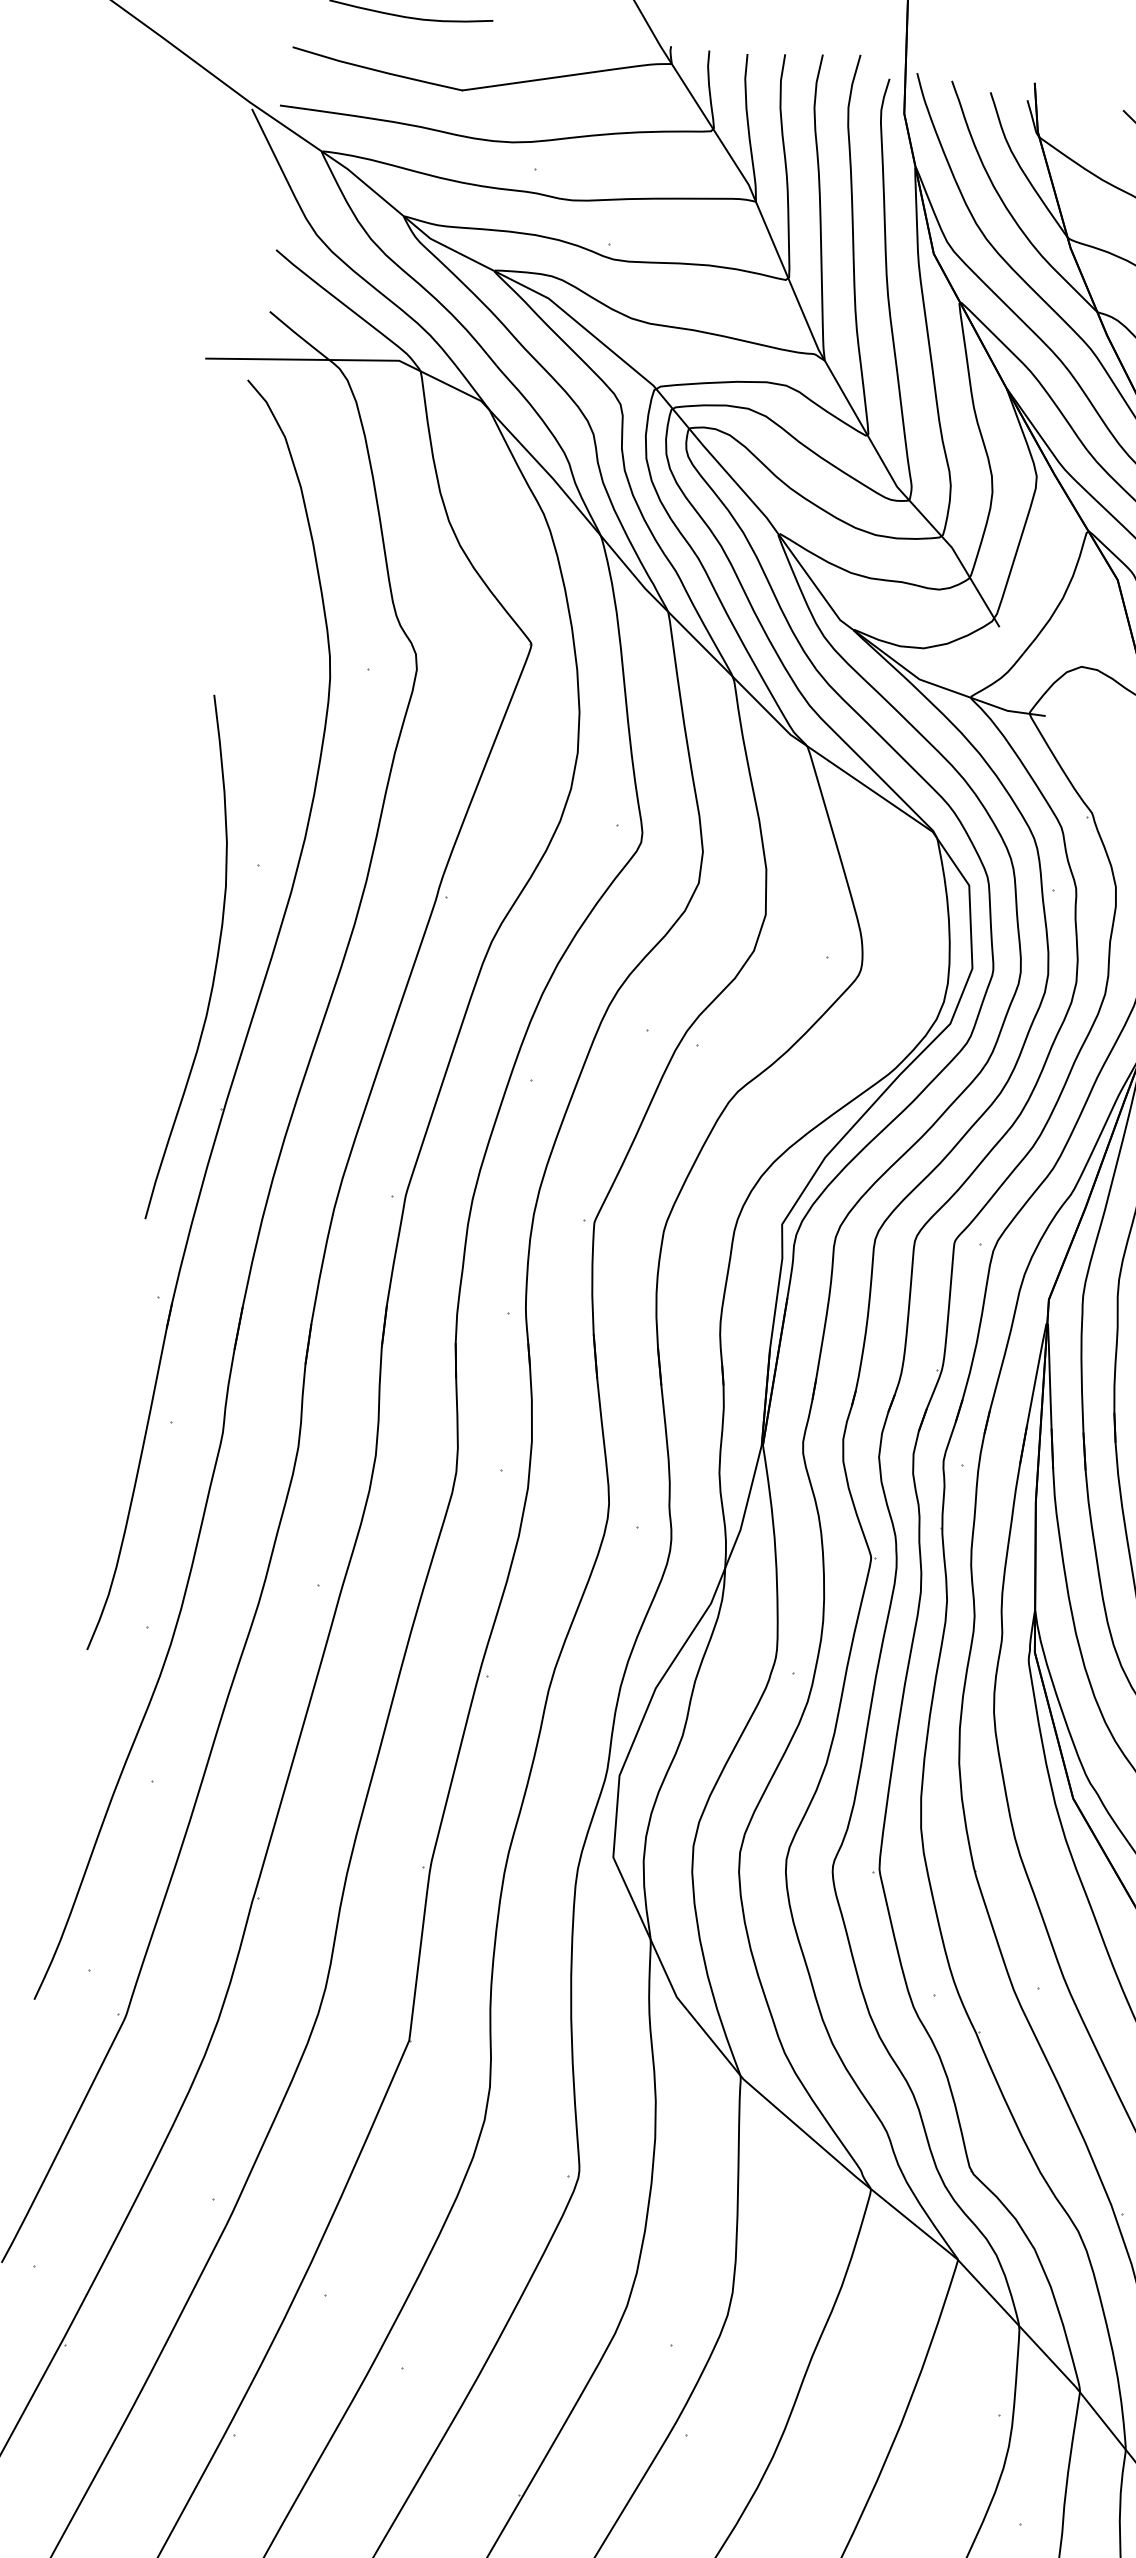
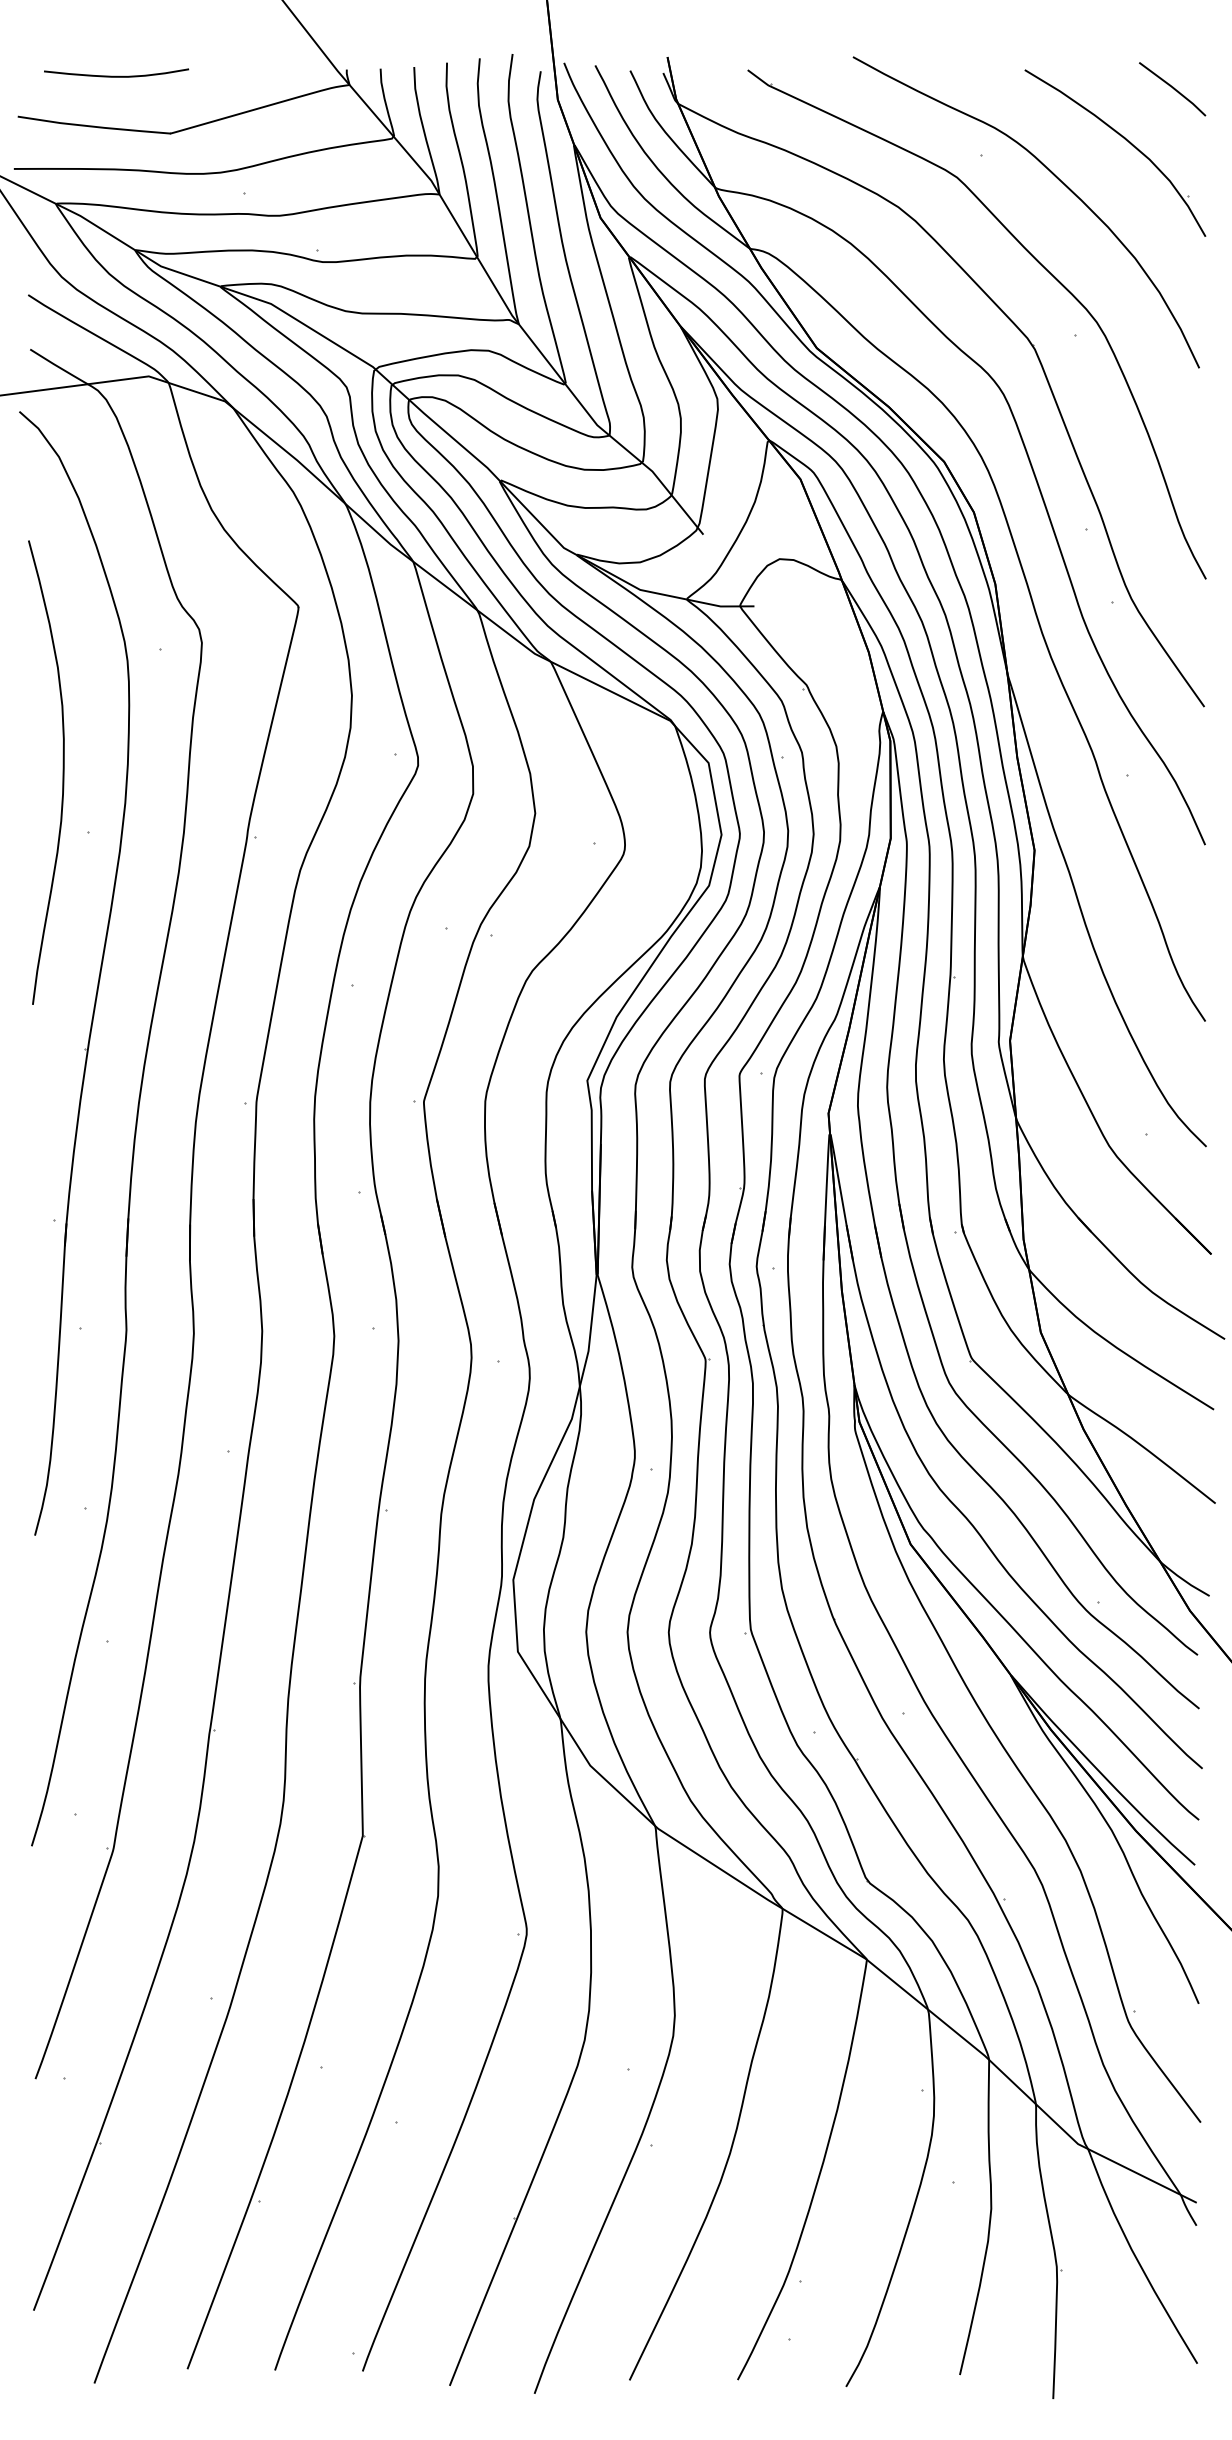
curve: (215, 961) -> (62, 772), moved

